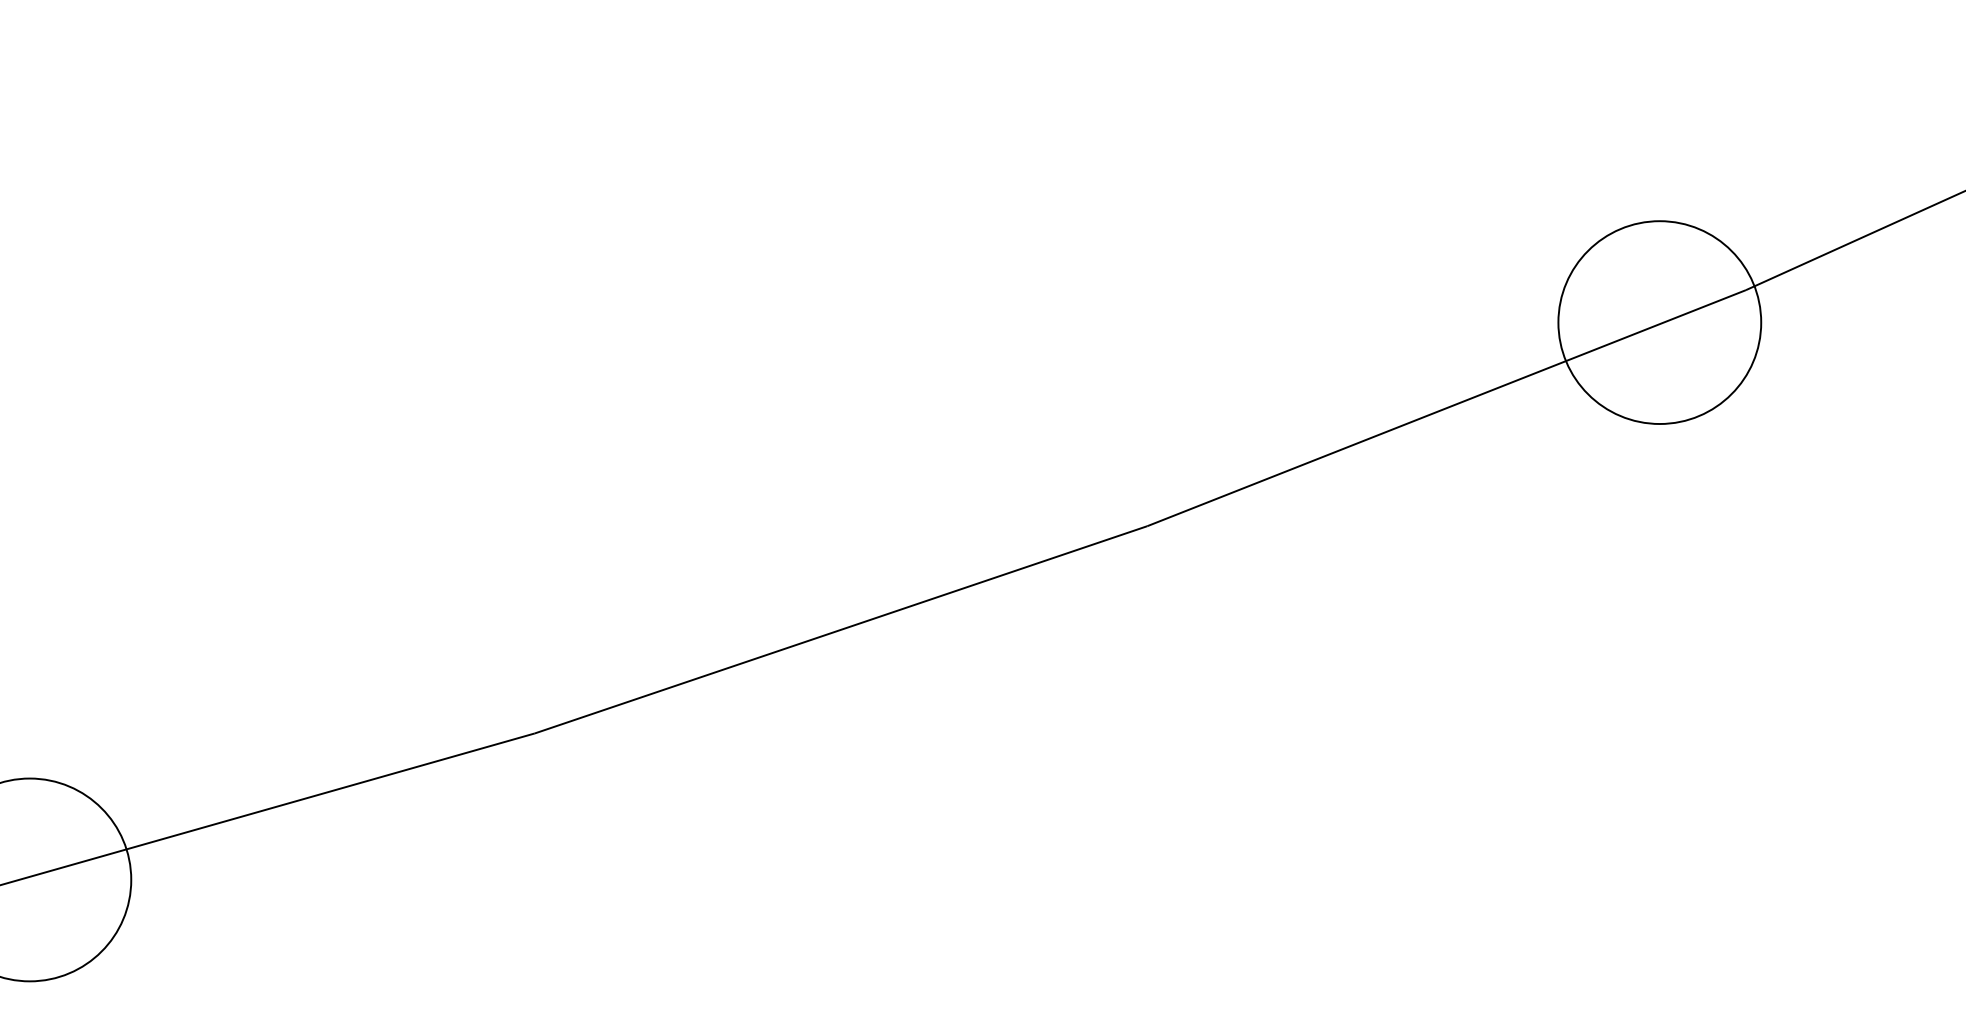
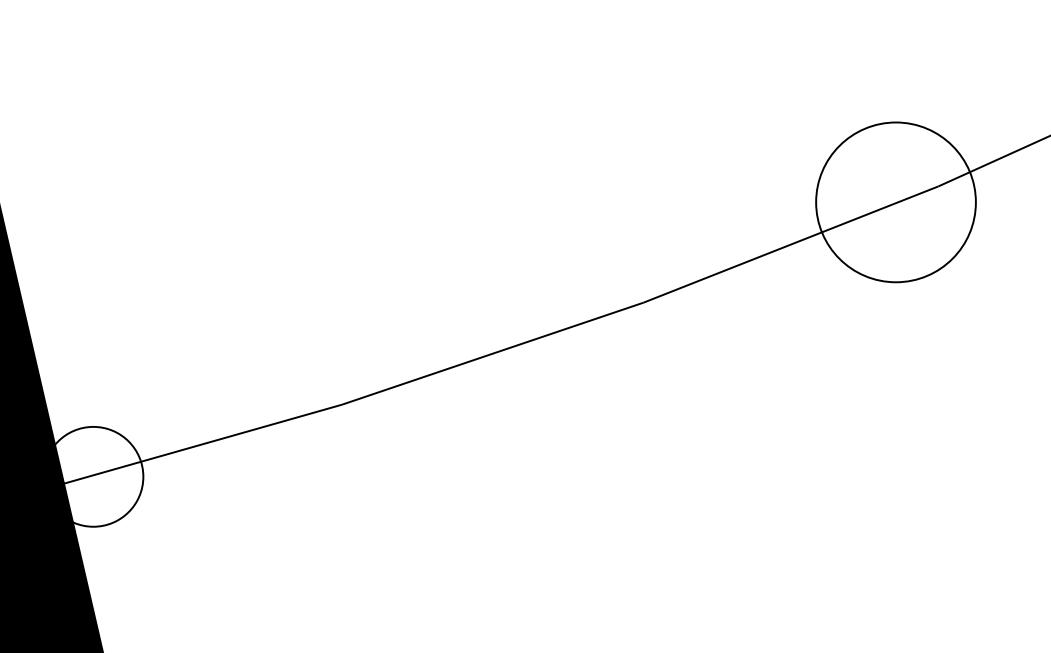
circle: (1658, 322) -> (895, 202), size x1.6

